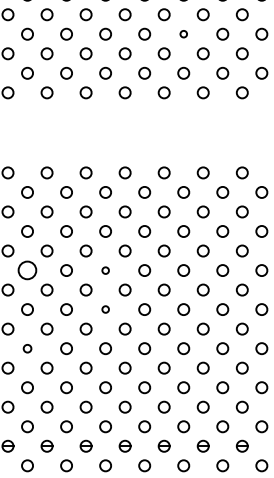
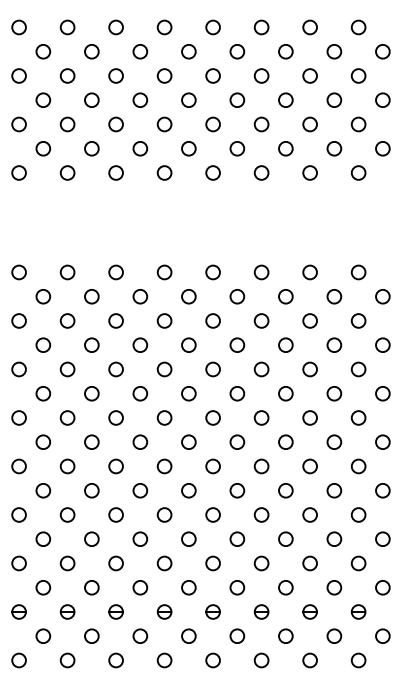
circle: (183, 33) -> (237, 99), size x1.67
circle: (27, 270) -> (43, 393), size x0.62
circle: (105, 270) -> (140, 393), size x1.67
circle: (105, 309) -> (140, 441), size x1.67
circle: (27, 348) -> (43, 490), size x1.43

